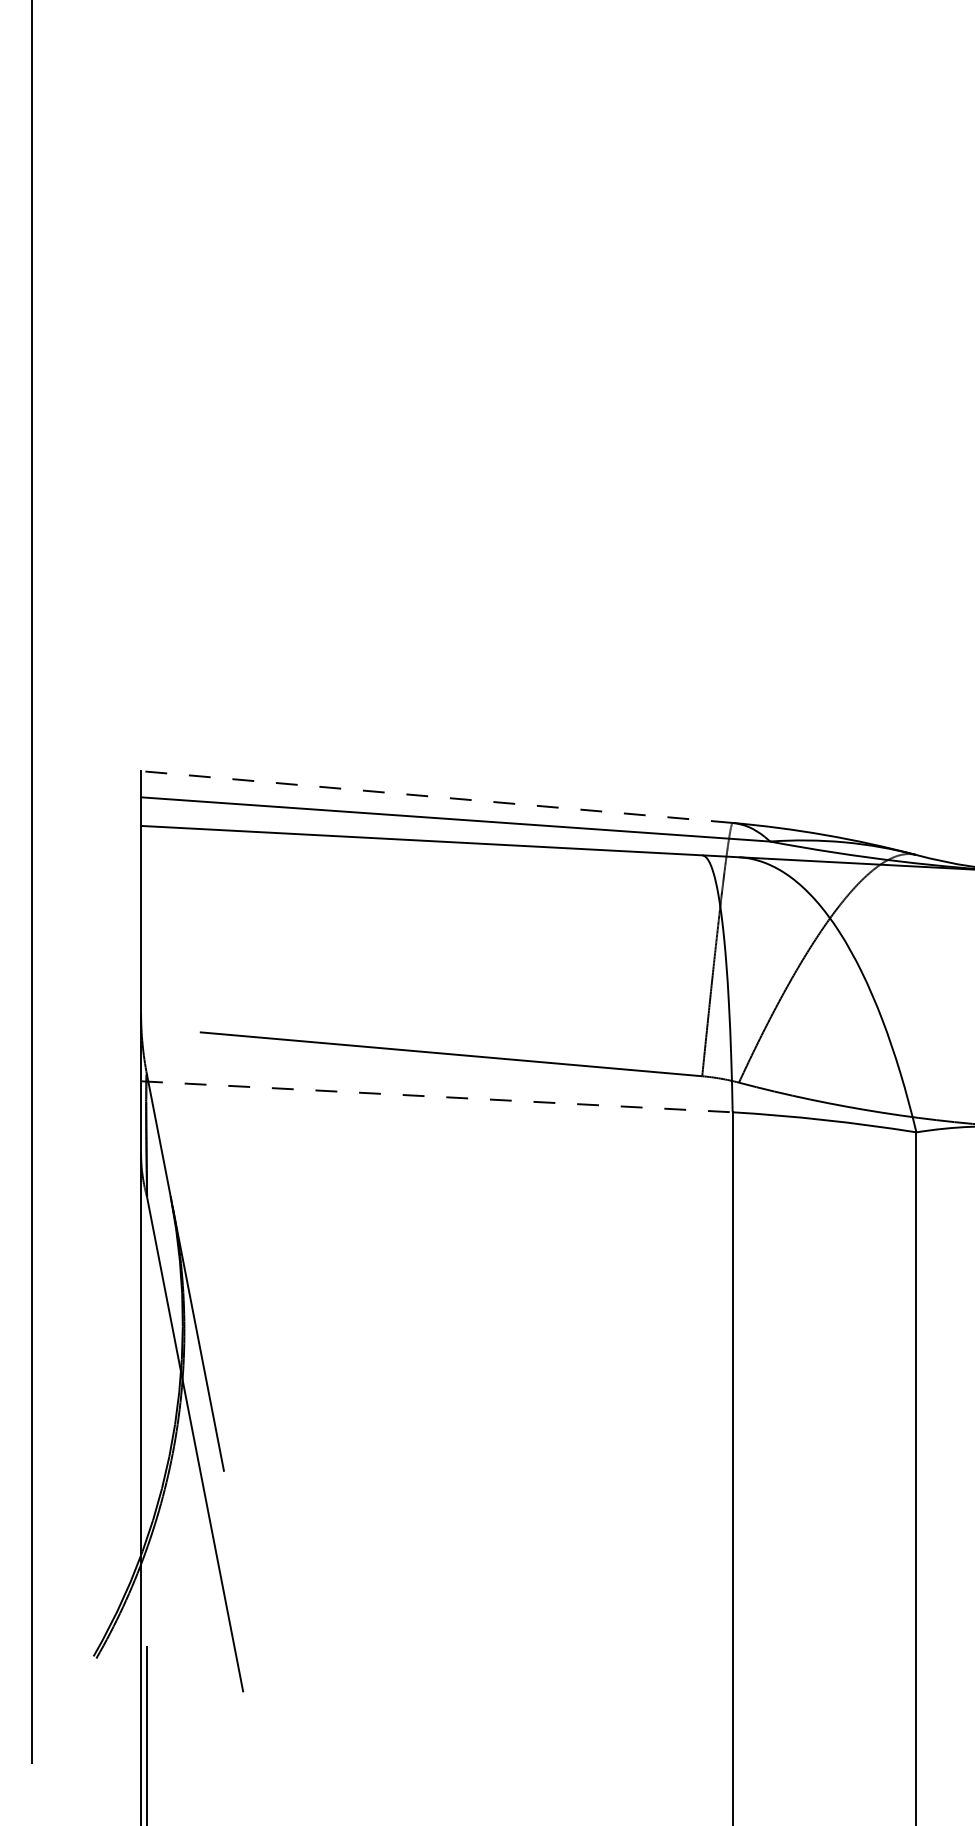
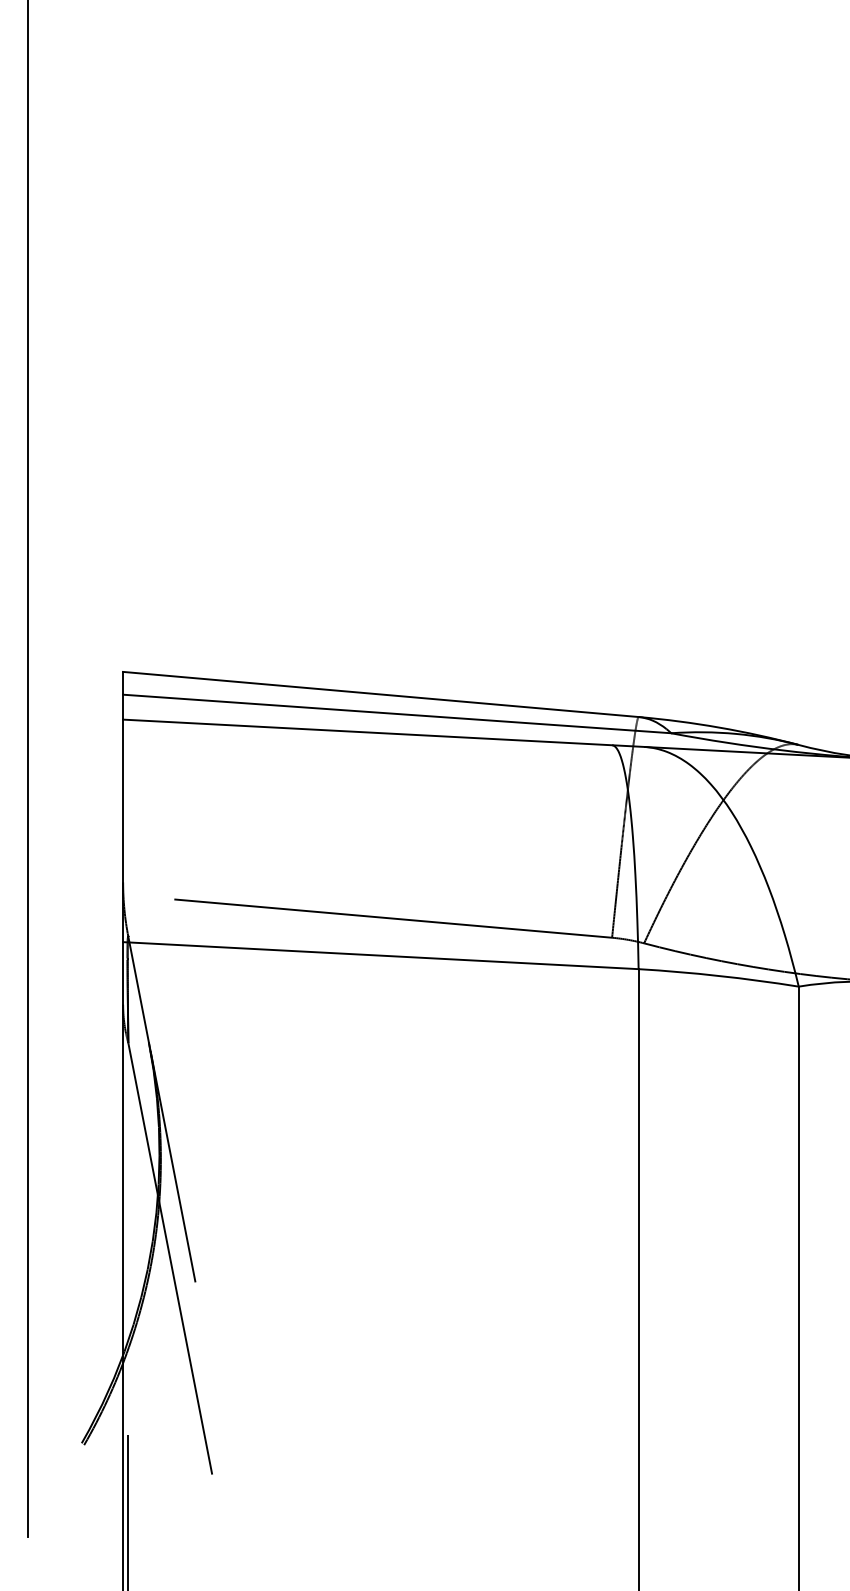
line: (436, 797) -> (380, 694), dashed -> solid
line: (437, 1096) -> (381, 955), dashed -> solid

